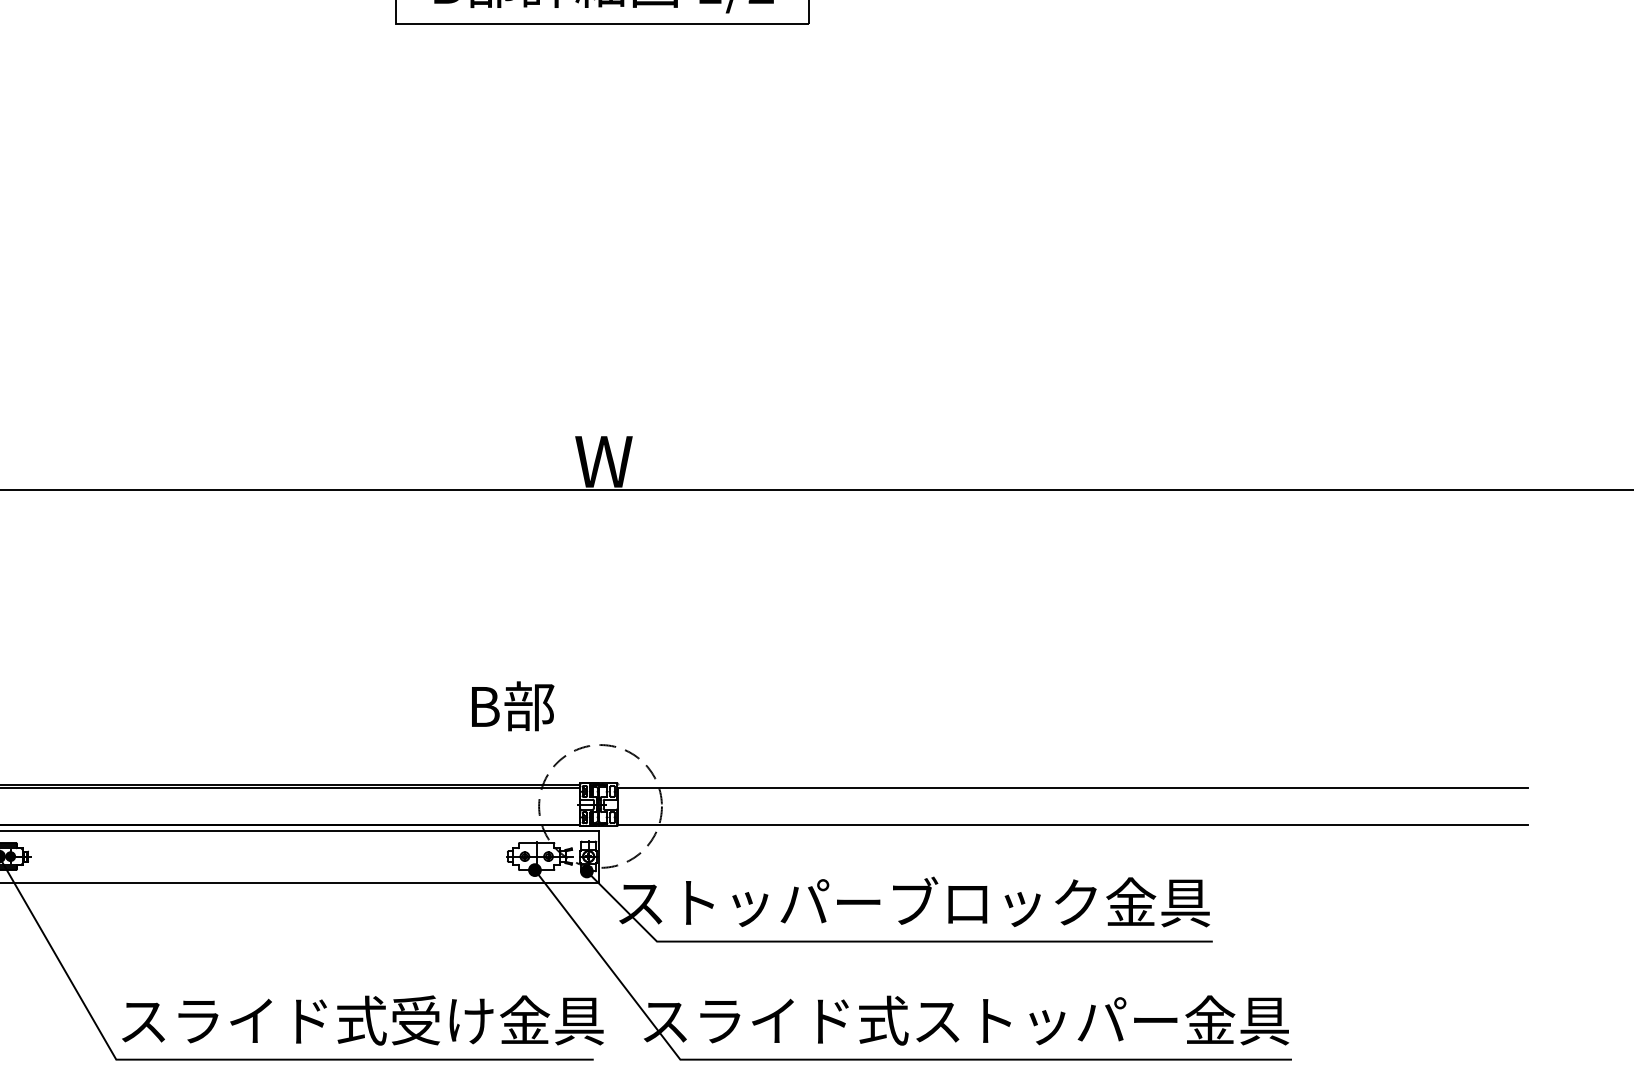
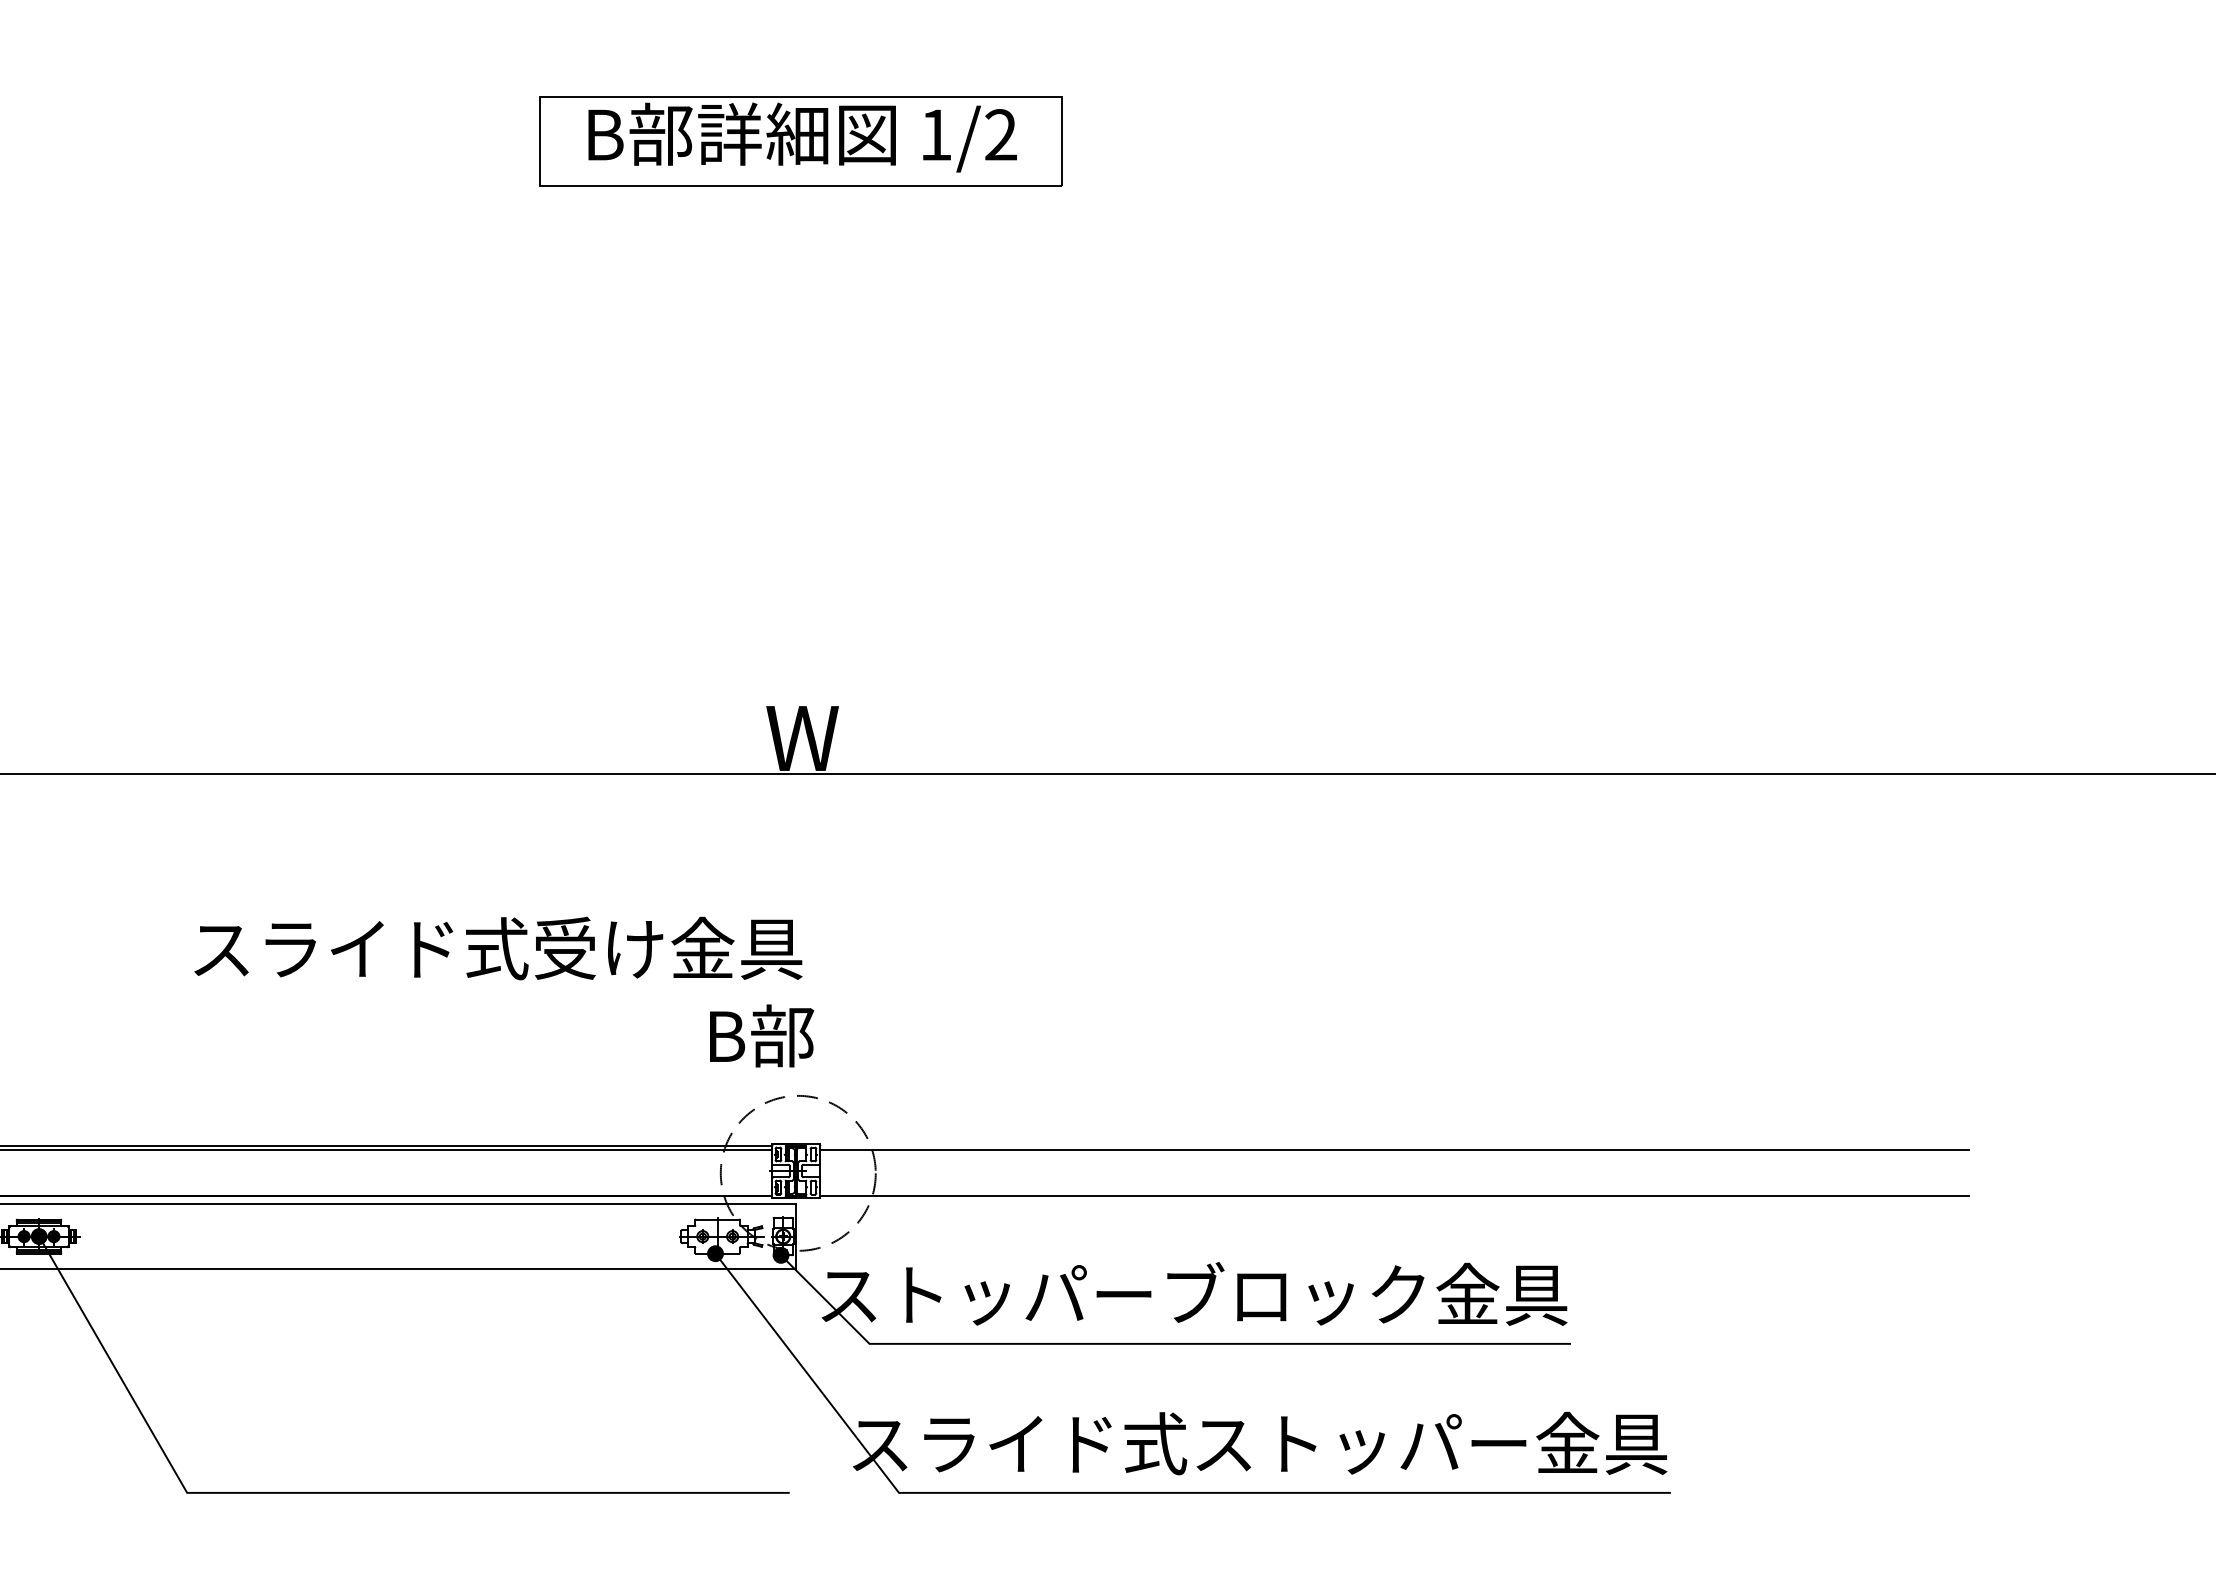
text: (513, 705) -> (762, 1035), moved
text: (362, 1020) -> (498, 948), moved

